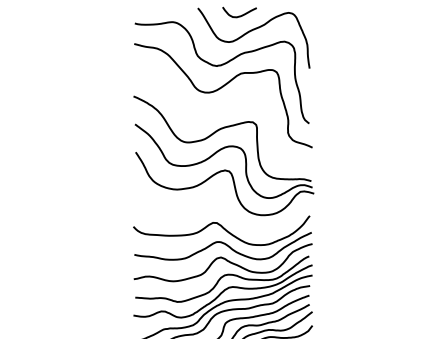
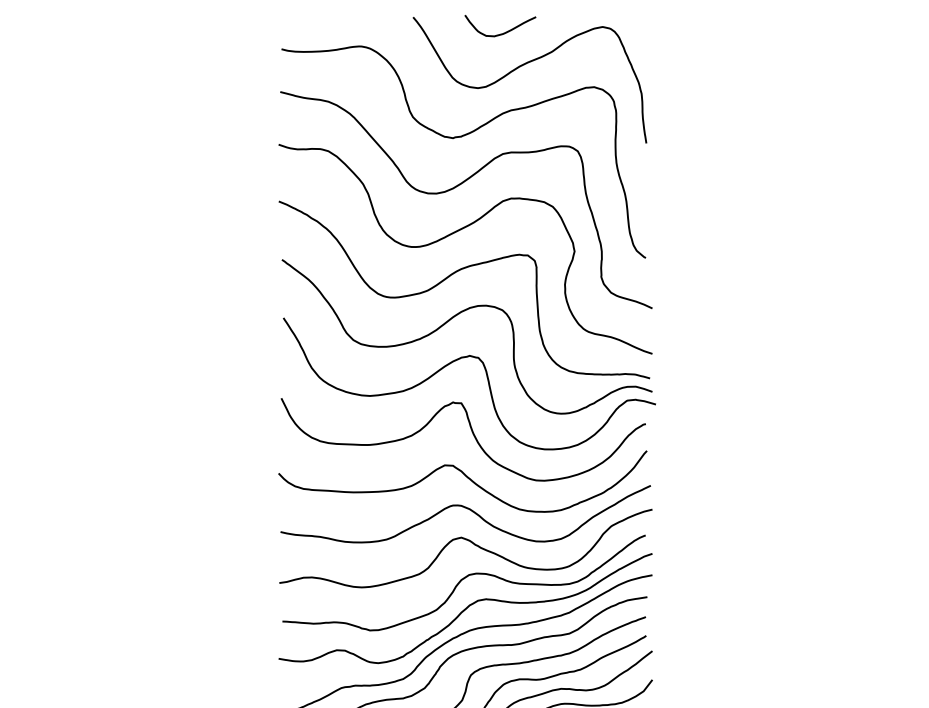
curve: (219, 111) -> (458, 232), added
curve: (225, 207) -> (470, 433), added

